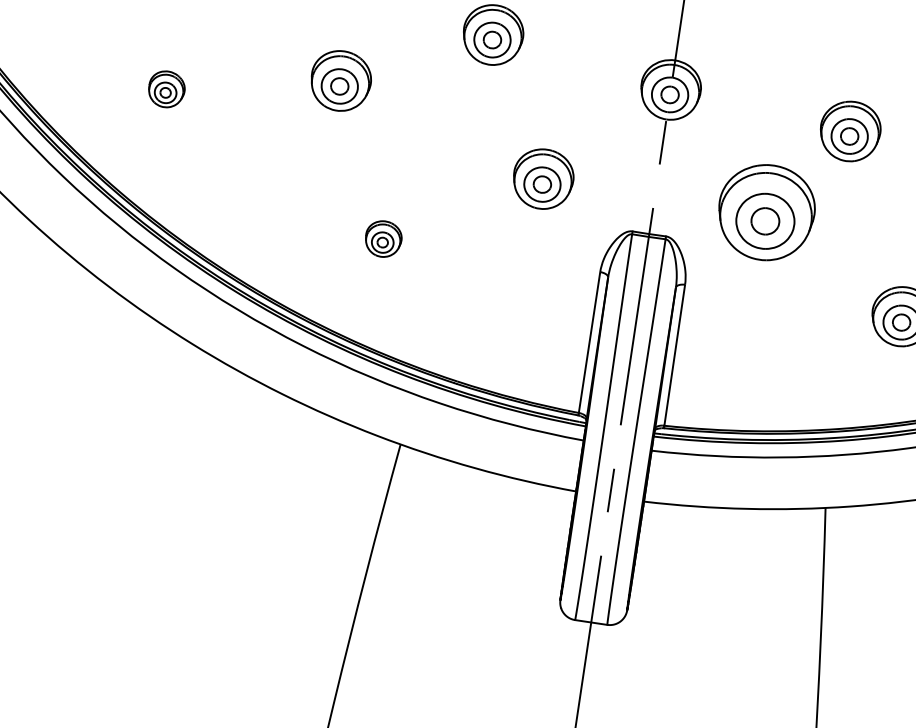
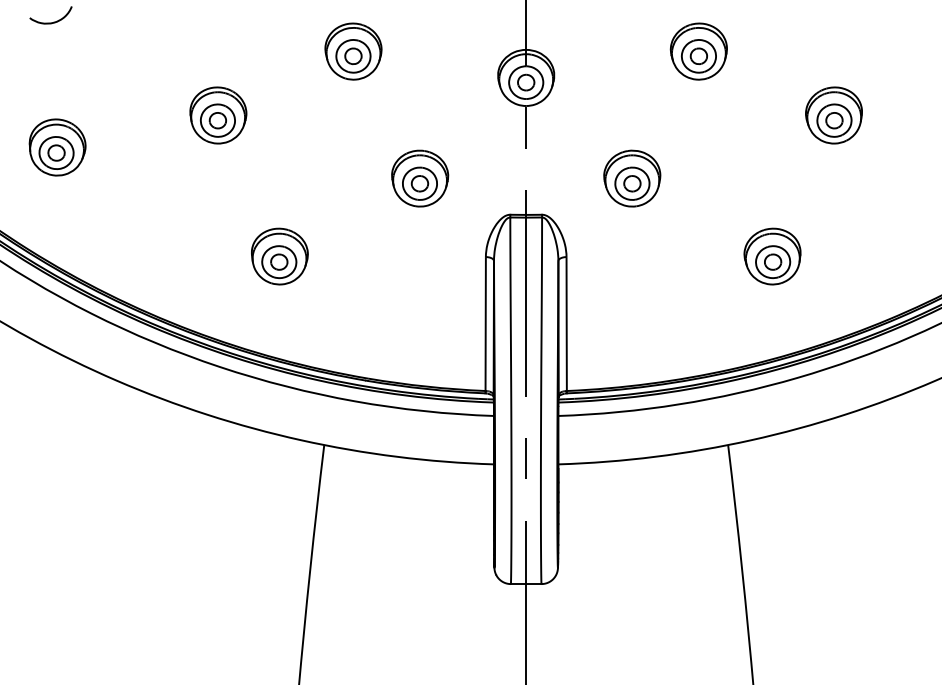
part: (166, 89) -> (57, 147), size x1.67
part: (849, 131) -> (698, 51), moved
part: (766, 212) -> (632, 178), size x0.62
part: (383, 239) -> (279, 256), size x1.67

